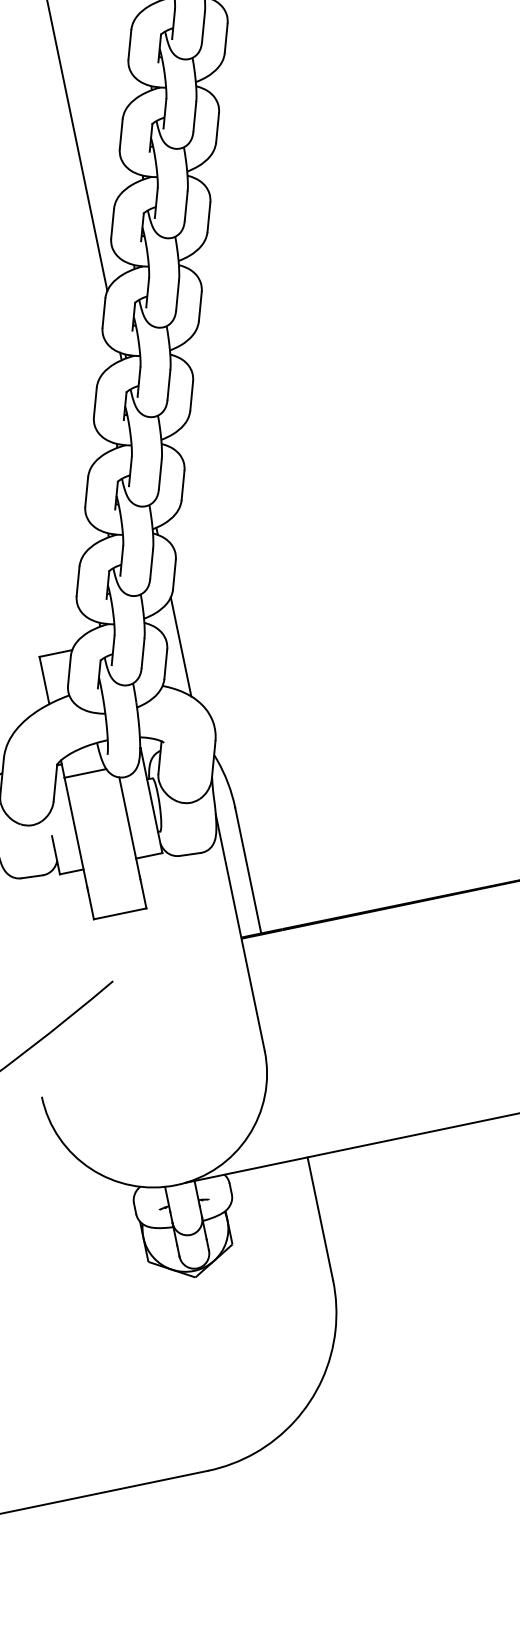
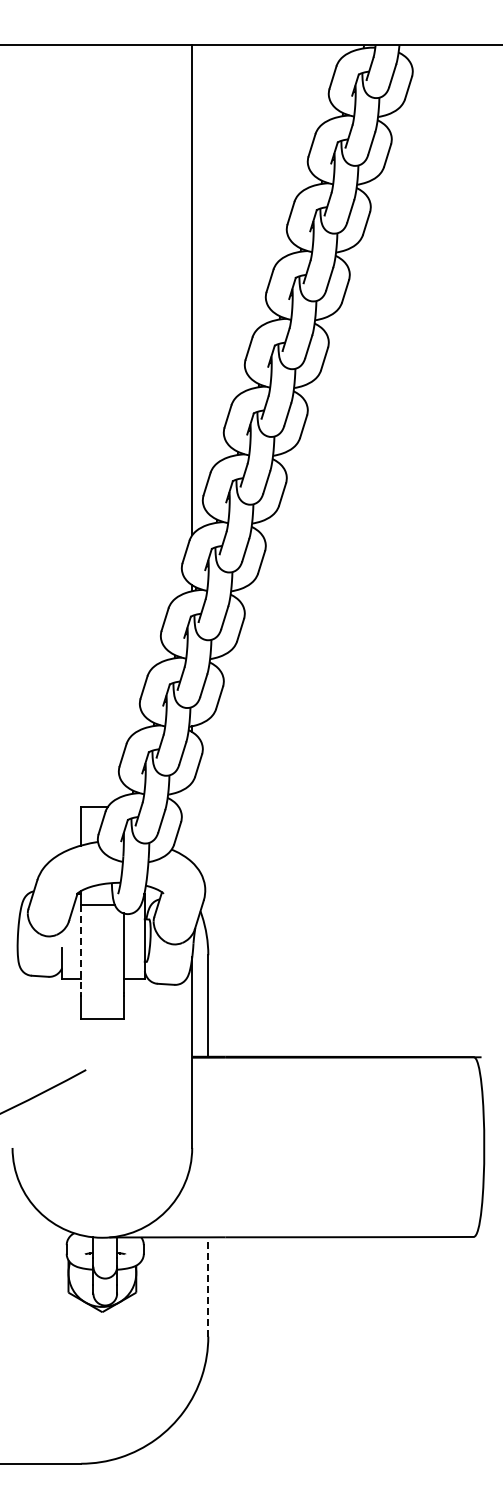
line: (181, 646) -> (192, 822), removed
line: (76, 832) -> (81, 949), solid -> dashed
line: (320, 1218) -> (208, 1286), solid -> dashed

